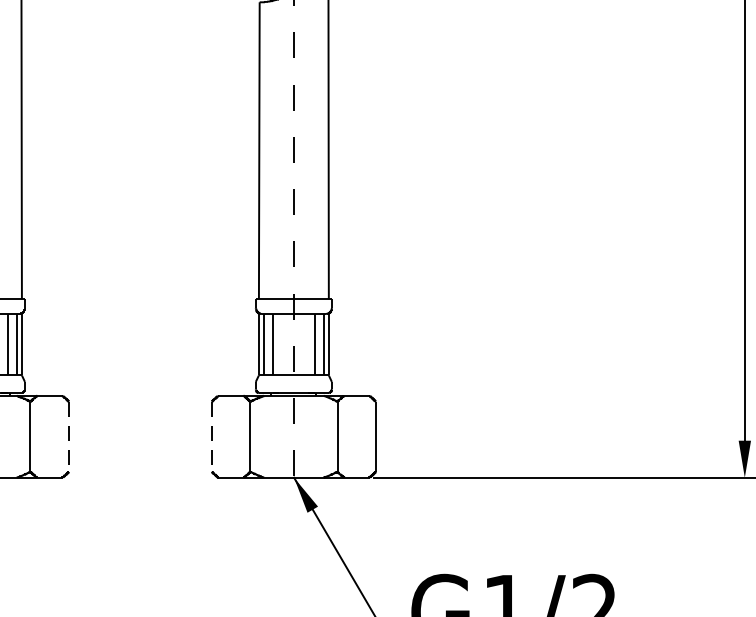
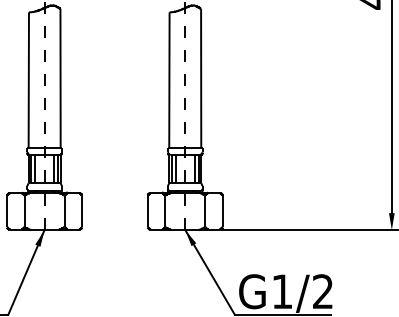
line: (69, 437) -> (82, 211), dashed -> solid
line: (211, 437) -> (147, 211), dashed -> solid

